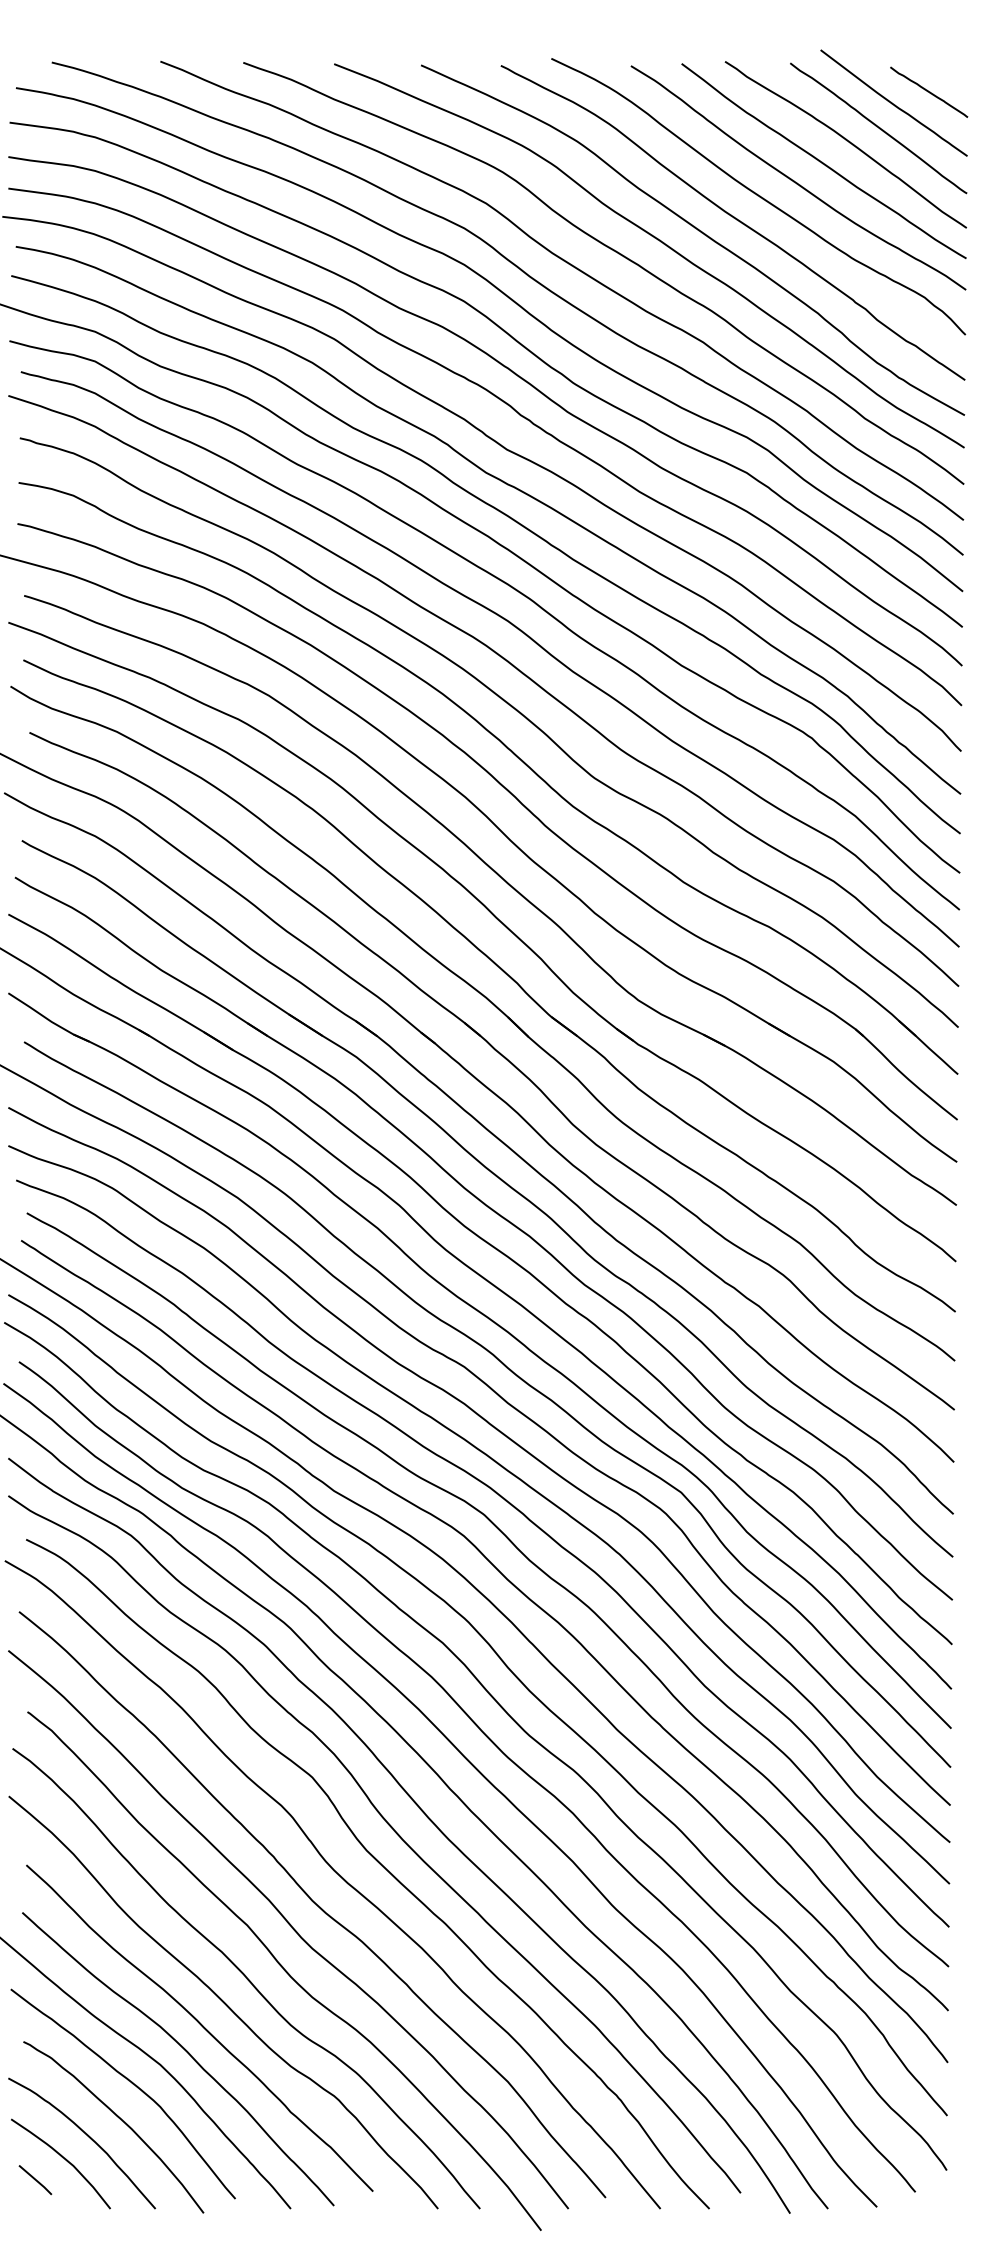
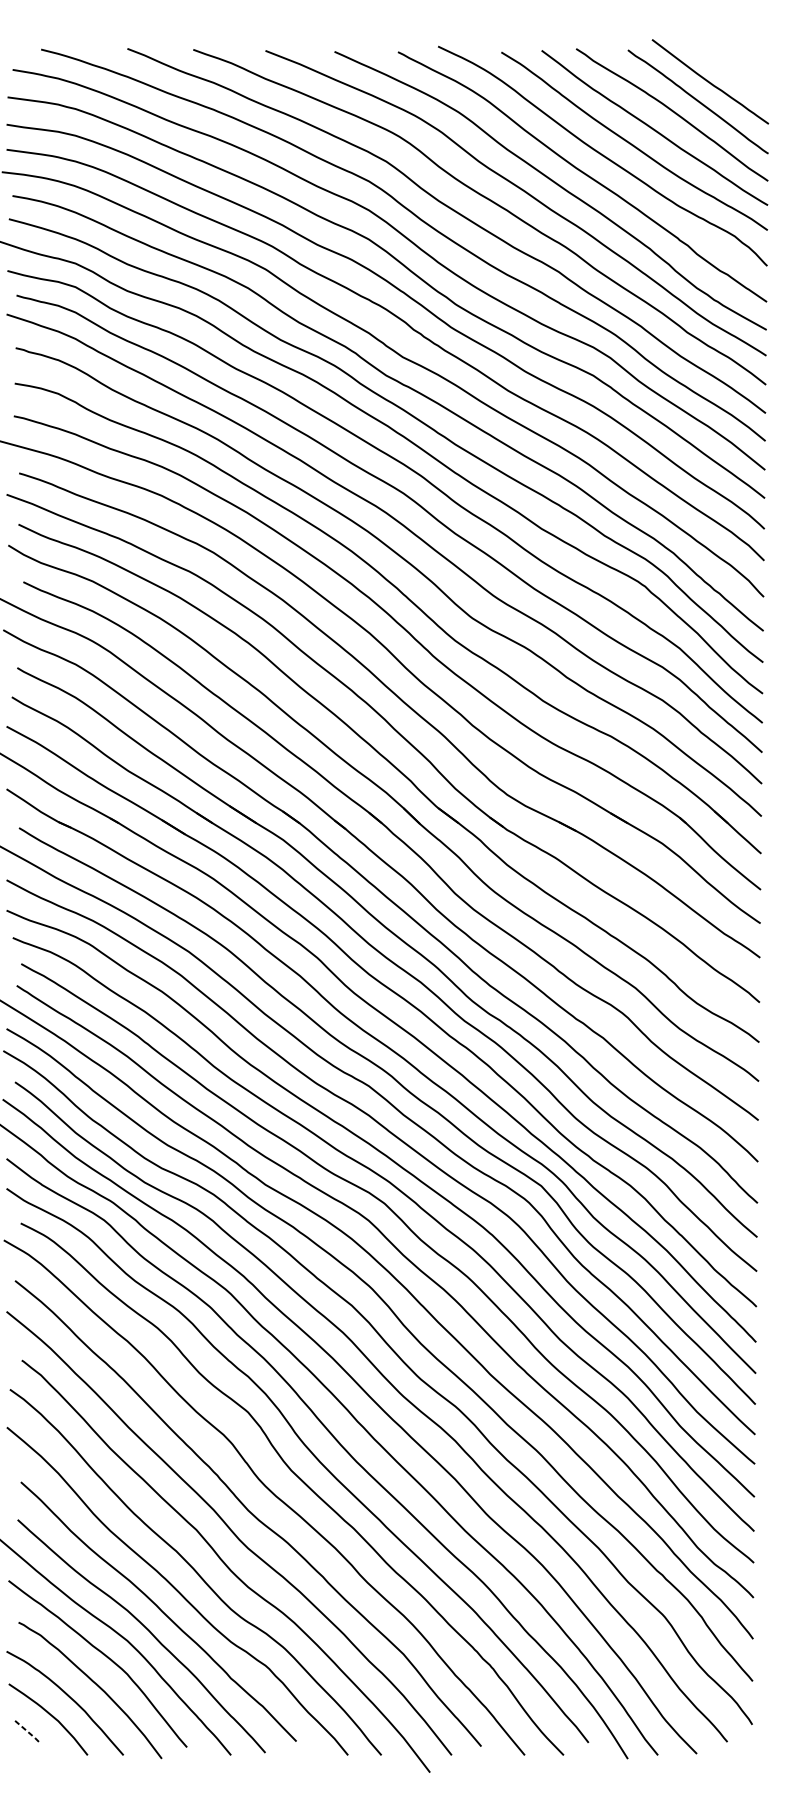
line: (929, 91) -> (738, 72), removed
line: (36, 2180) -> (28, 1732), solid -> dashed

